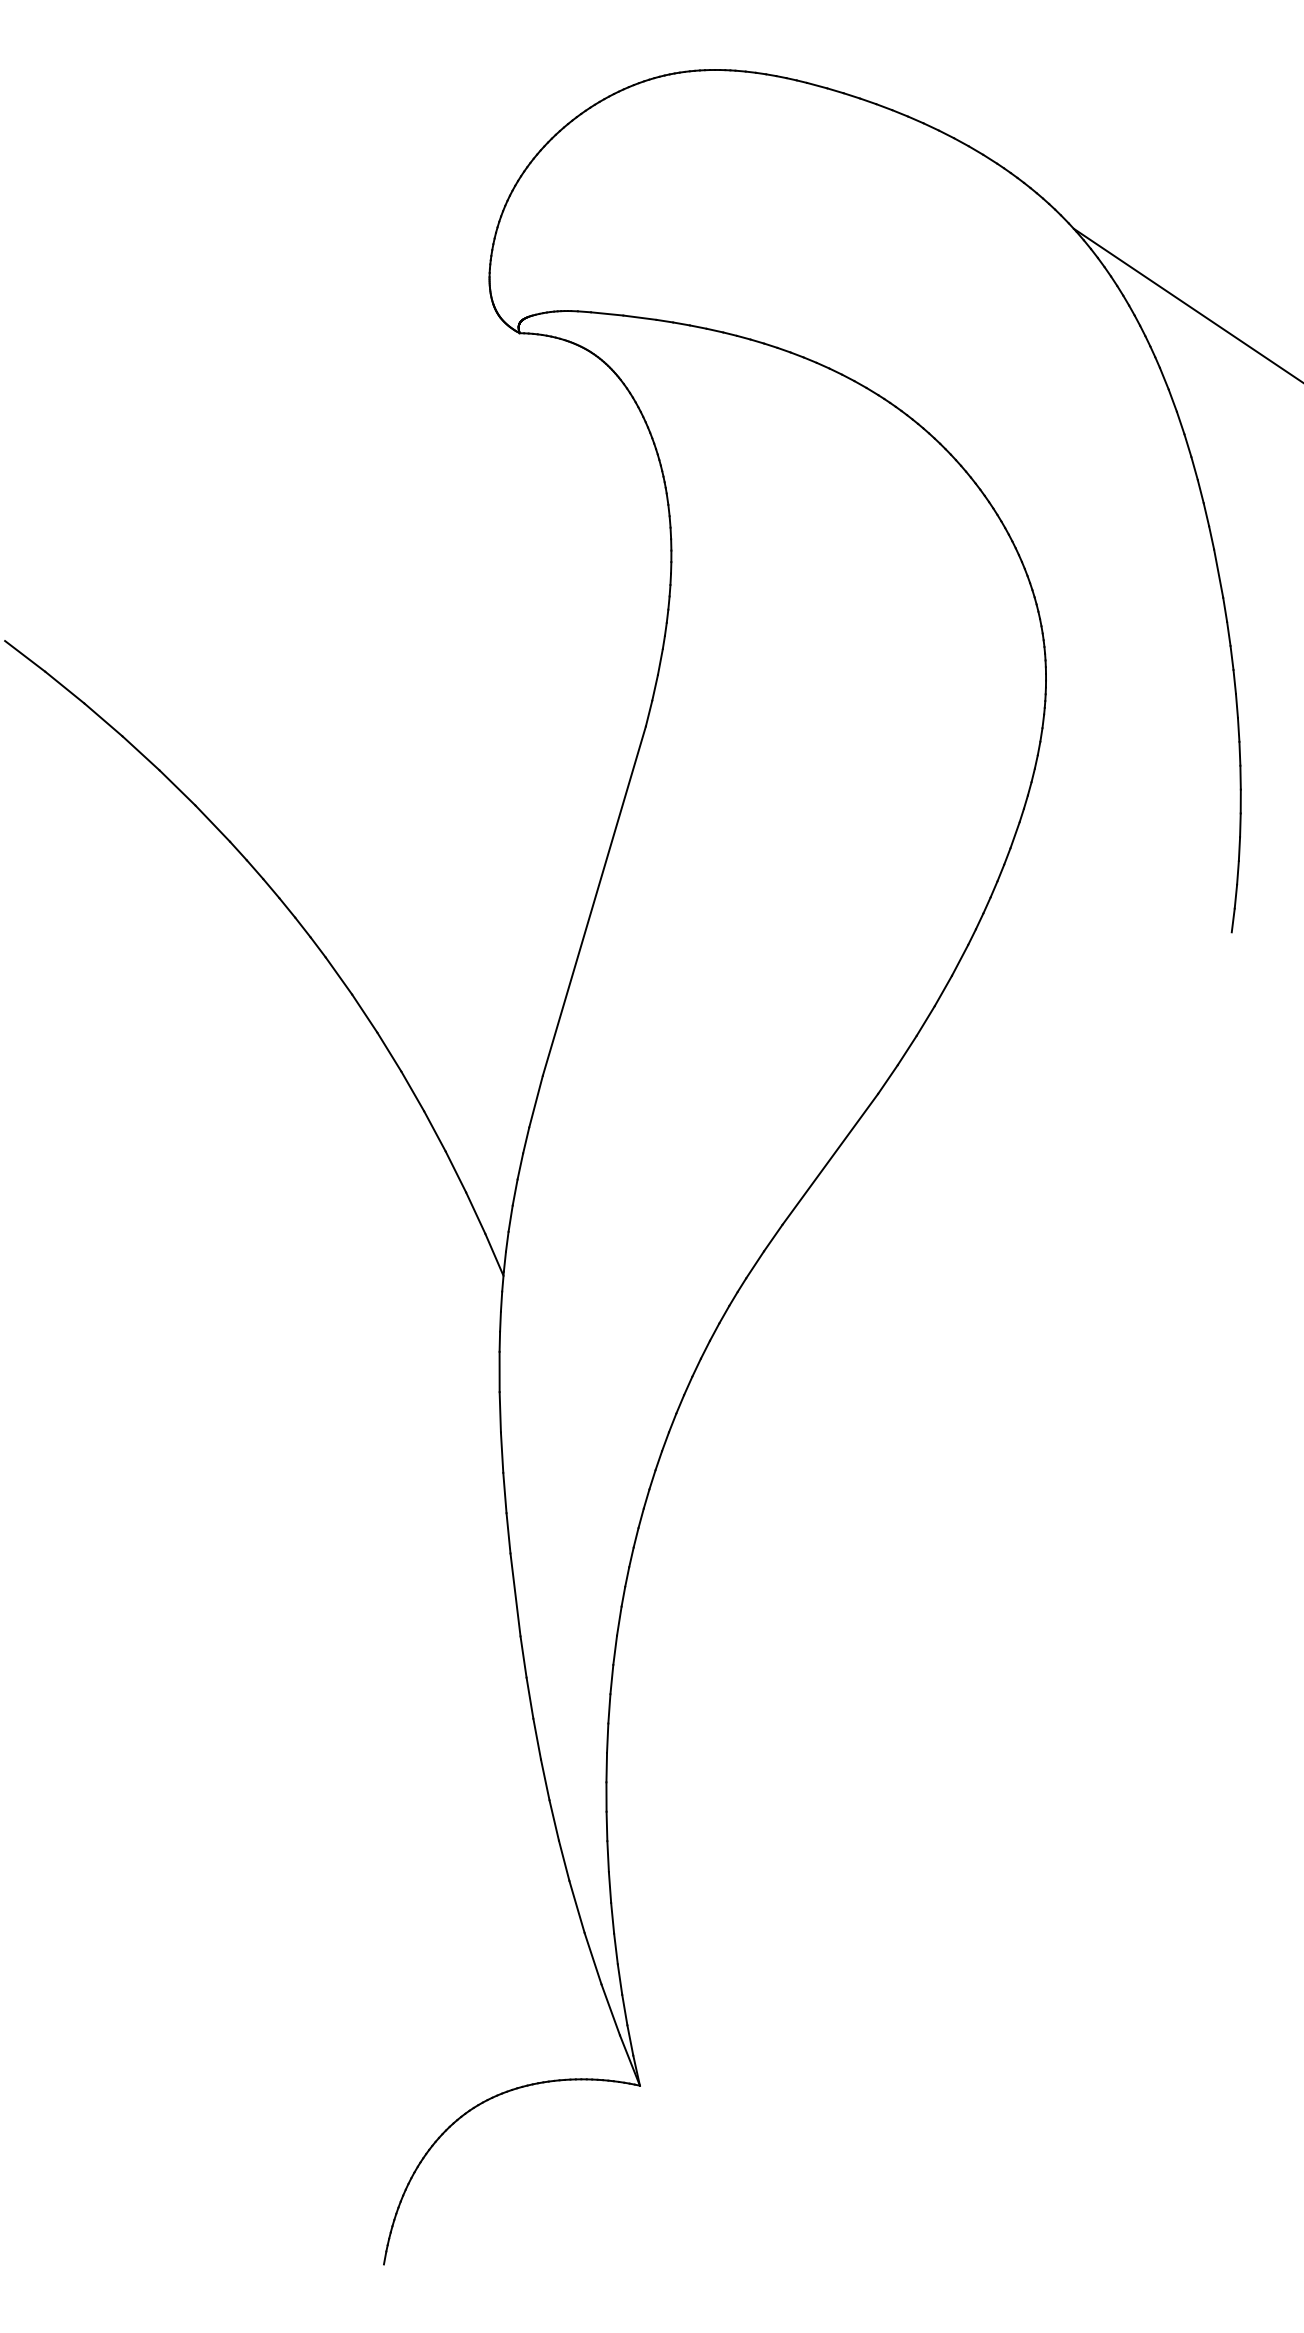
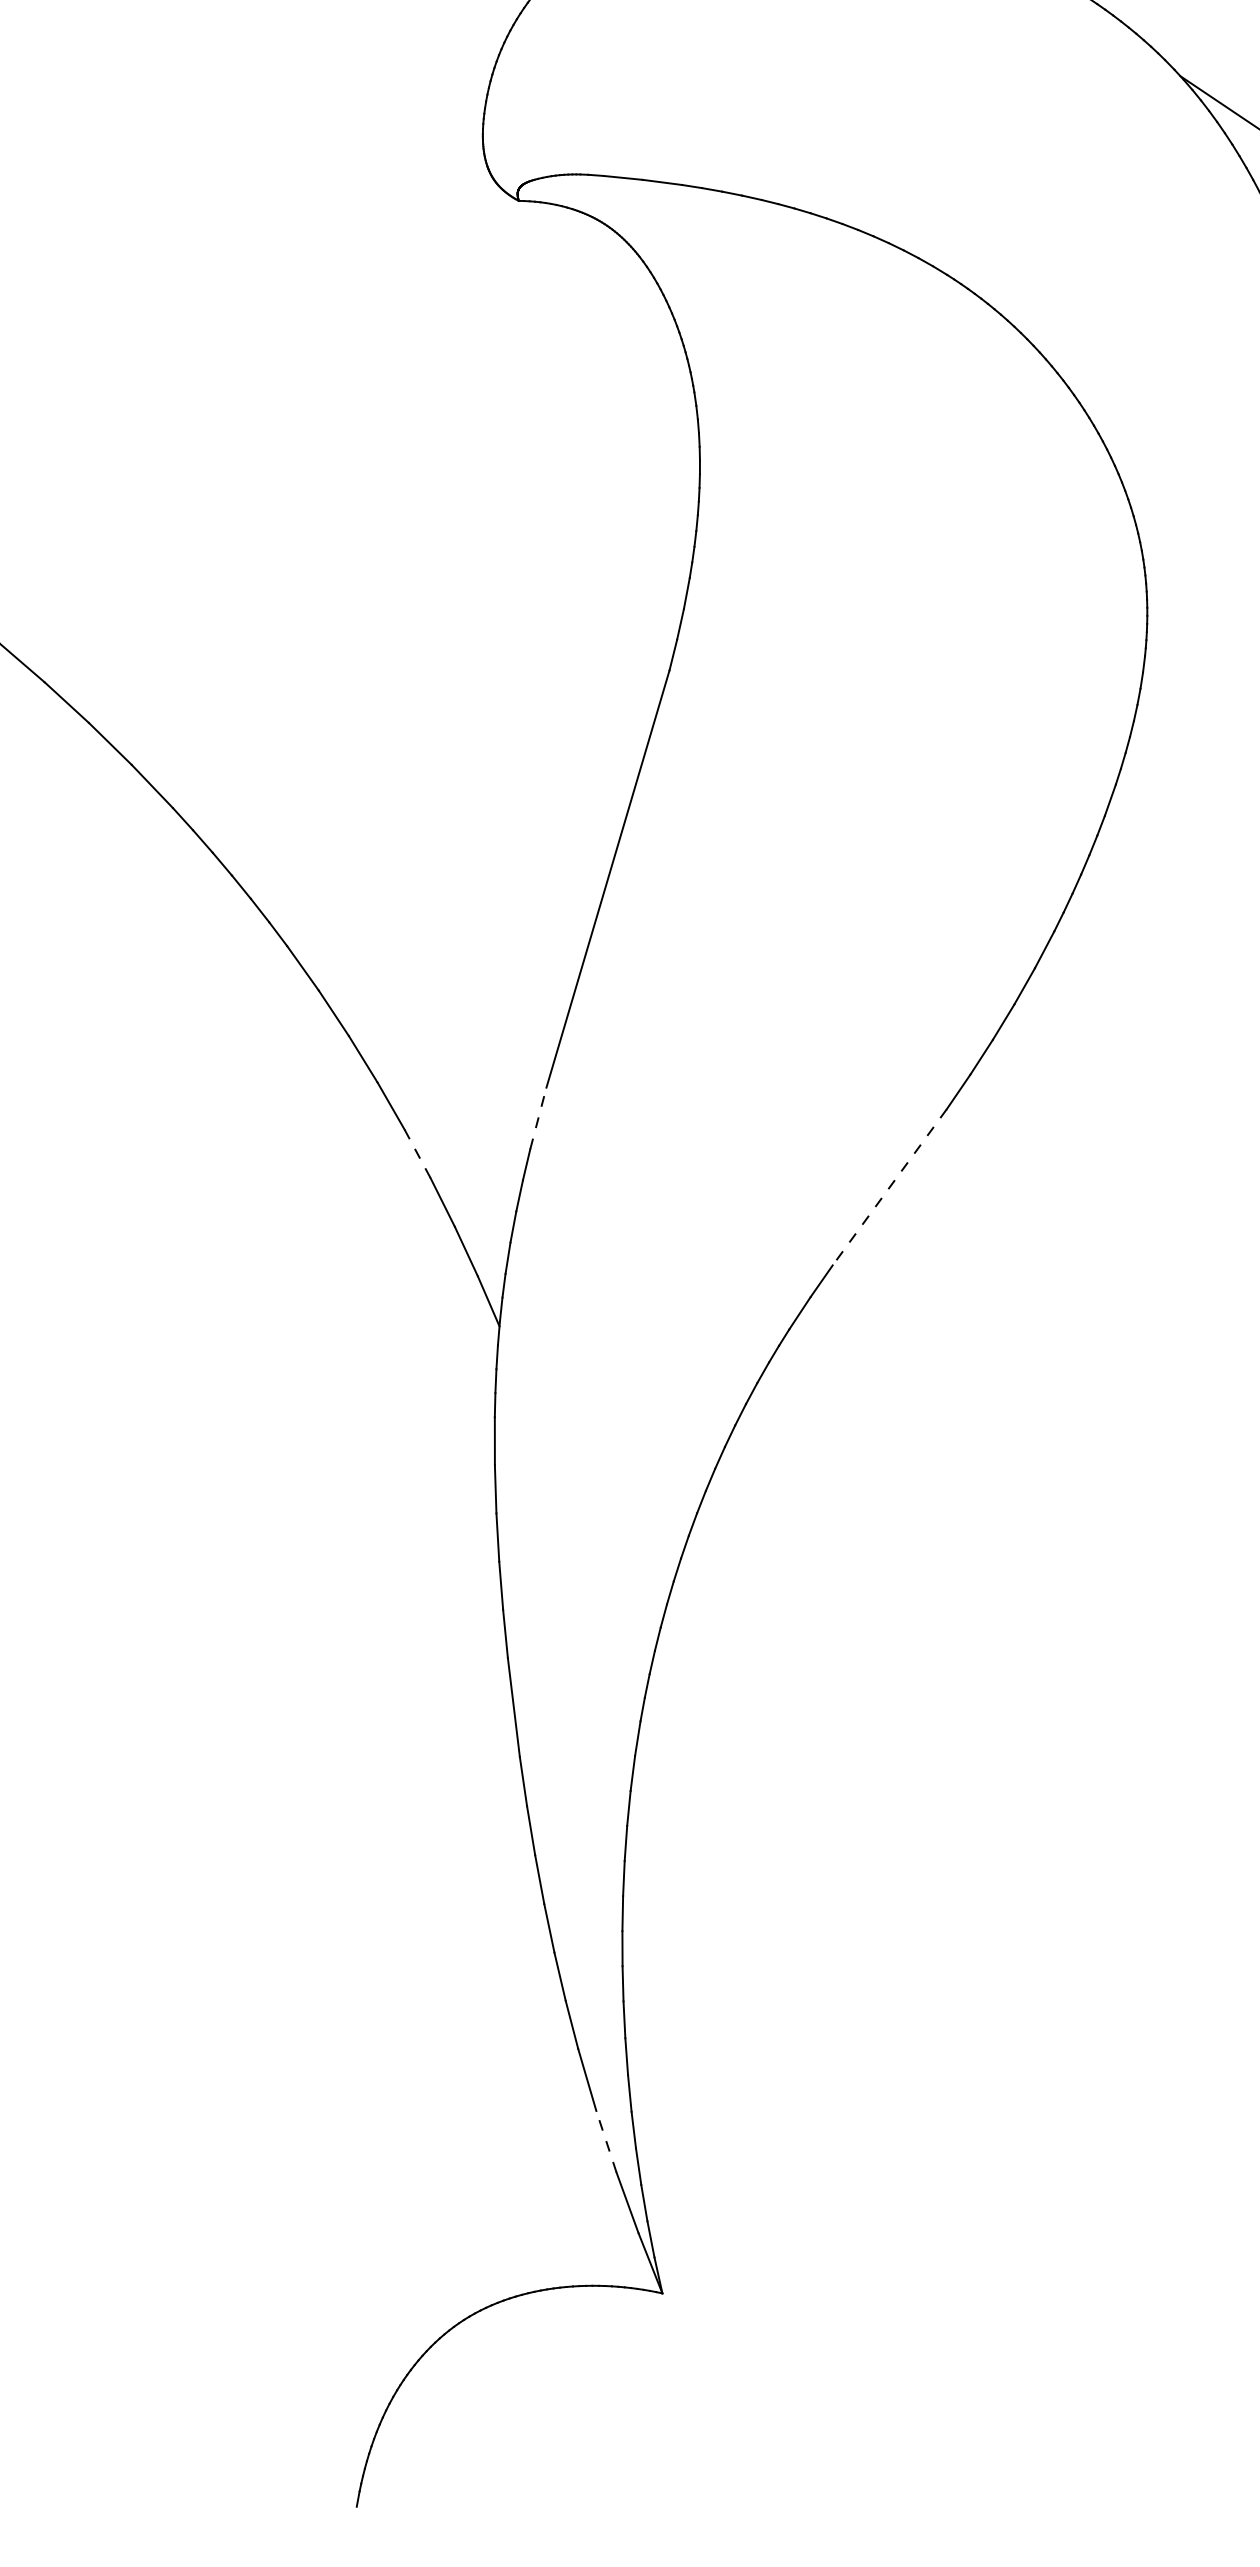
line: (536, 1101) -> (538, 1118), solid -> dashed
line: (434, 1131) -> (417, 1154), solid -> dashed
line: (830, 1159) -> (889, 1187), solid -> dashed
line: (592, 1958) -> (605, 2141), solid -> dashed

